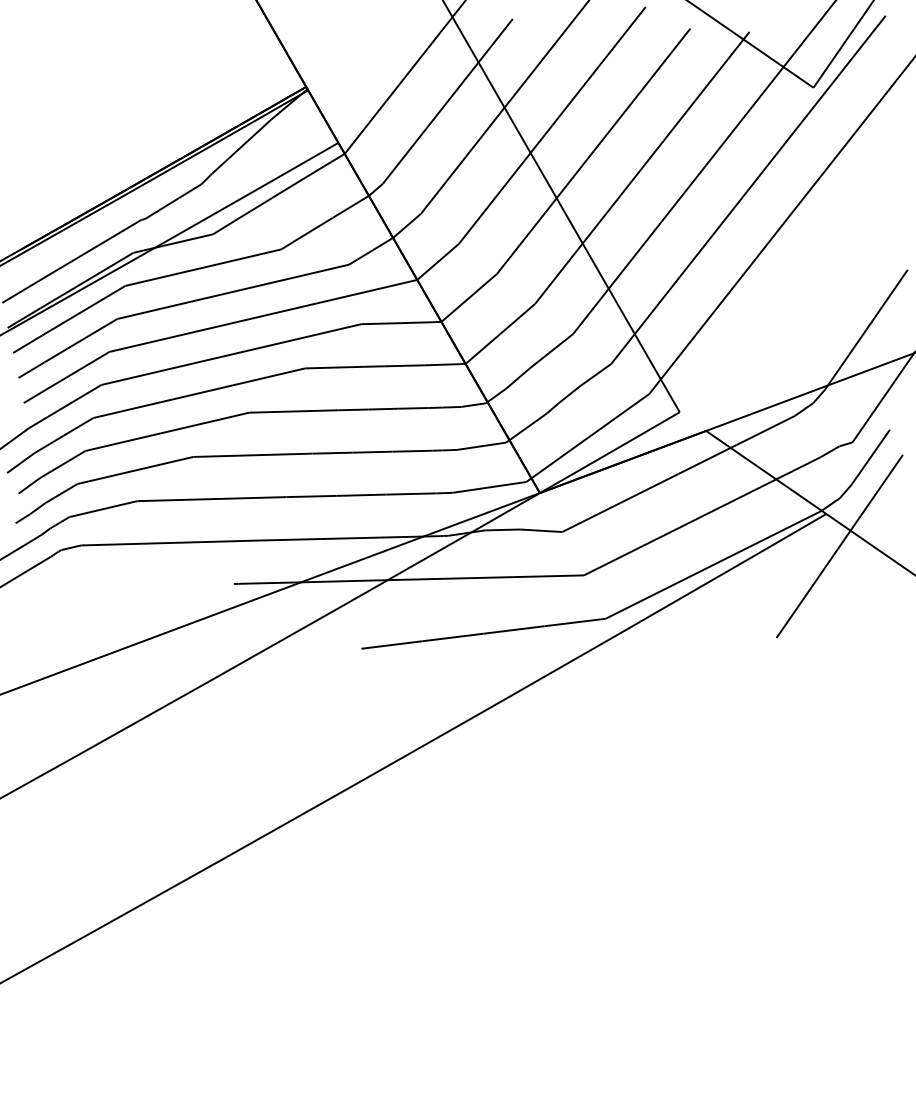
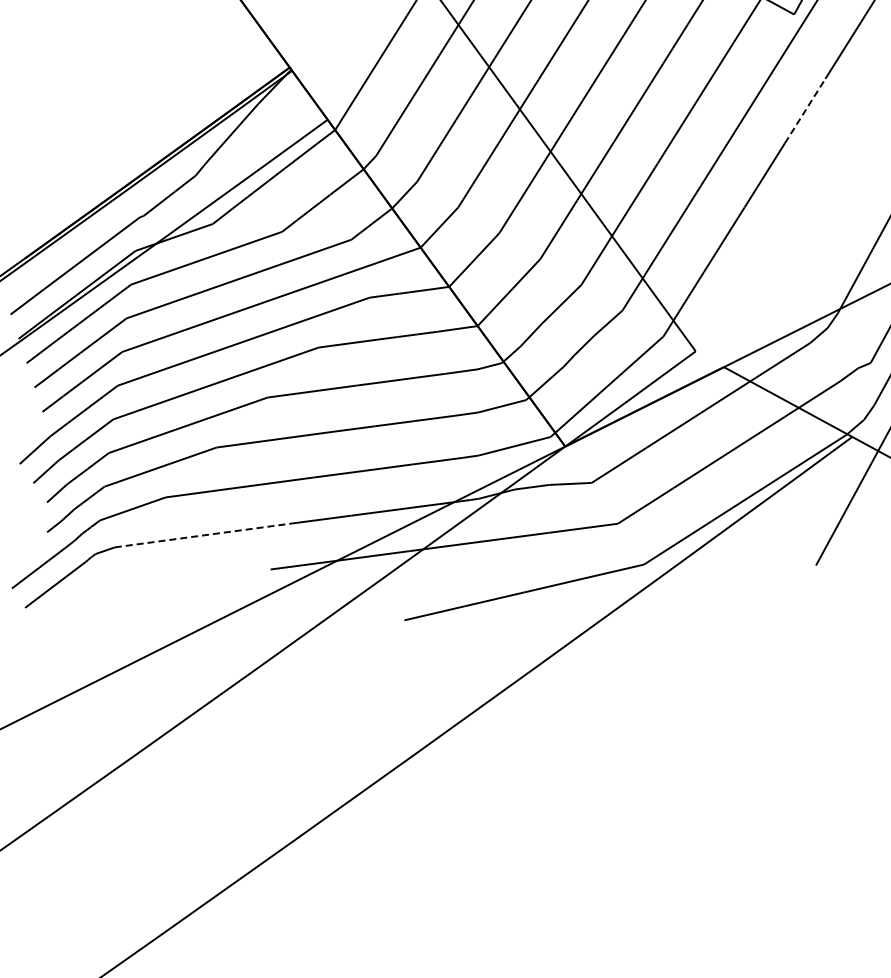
line: (814, 184) -> (805, 110), solid -> dashed
line: (171, 542) -> (204, 534), solid -> dashed

